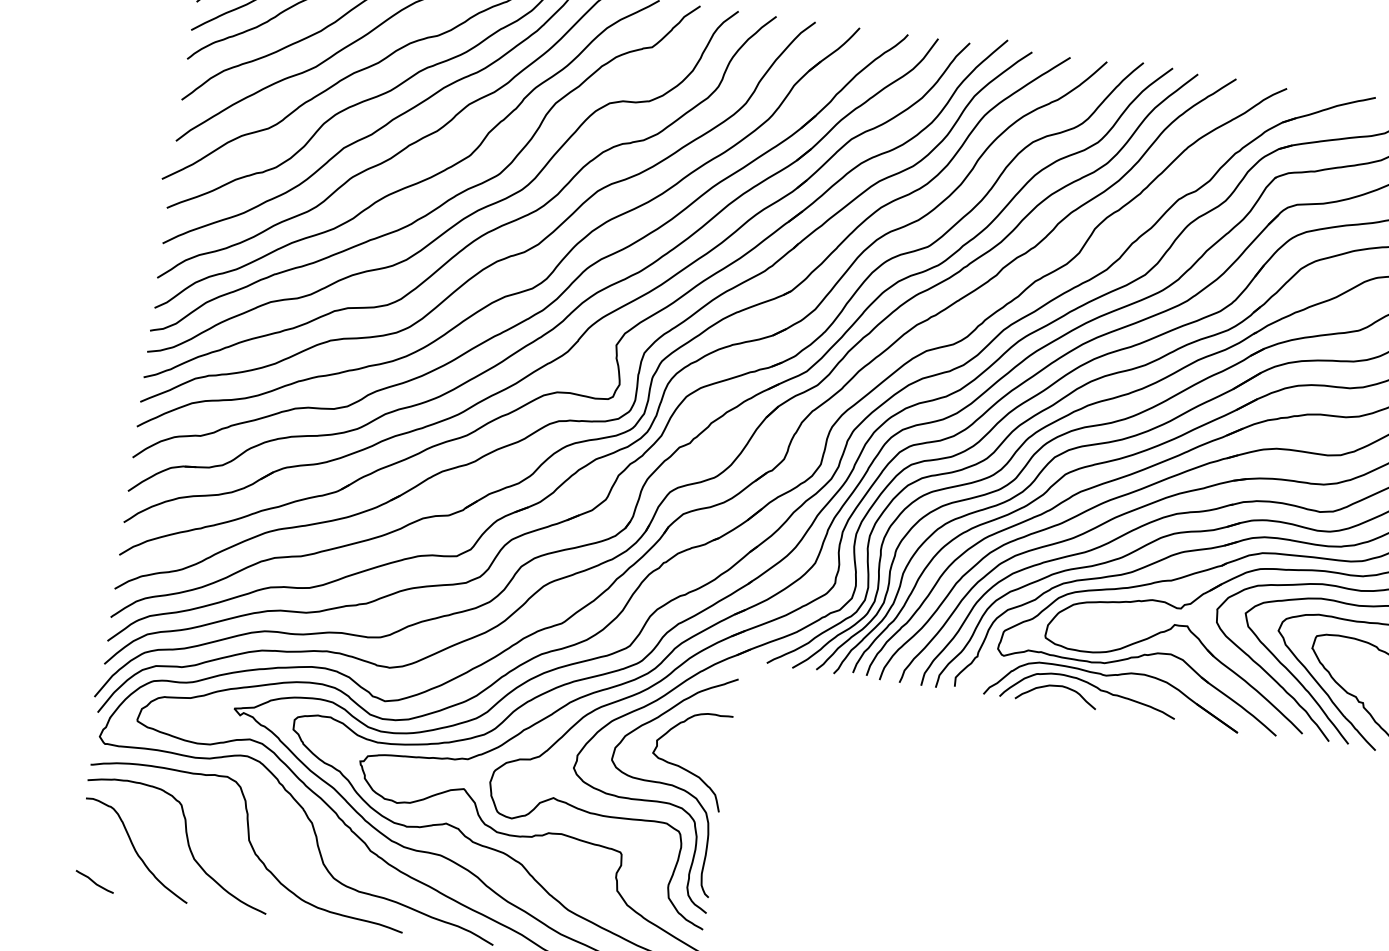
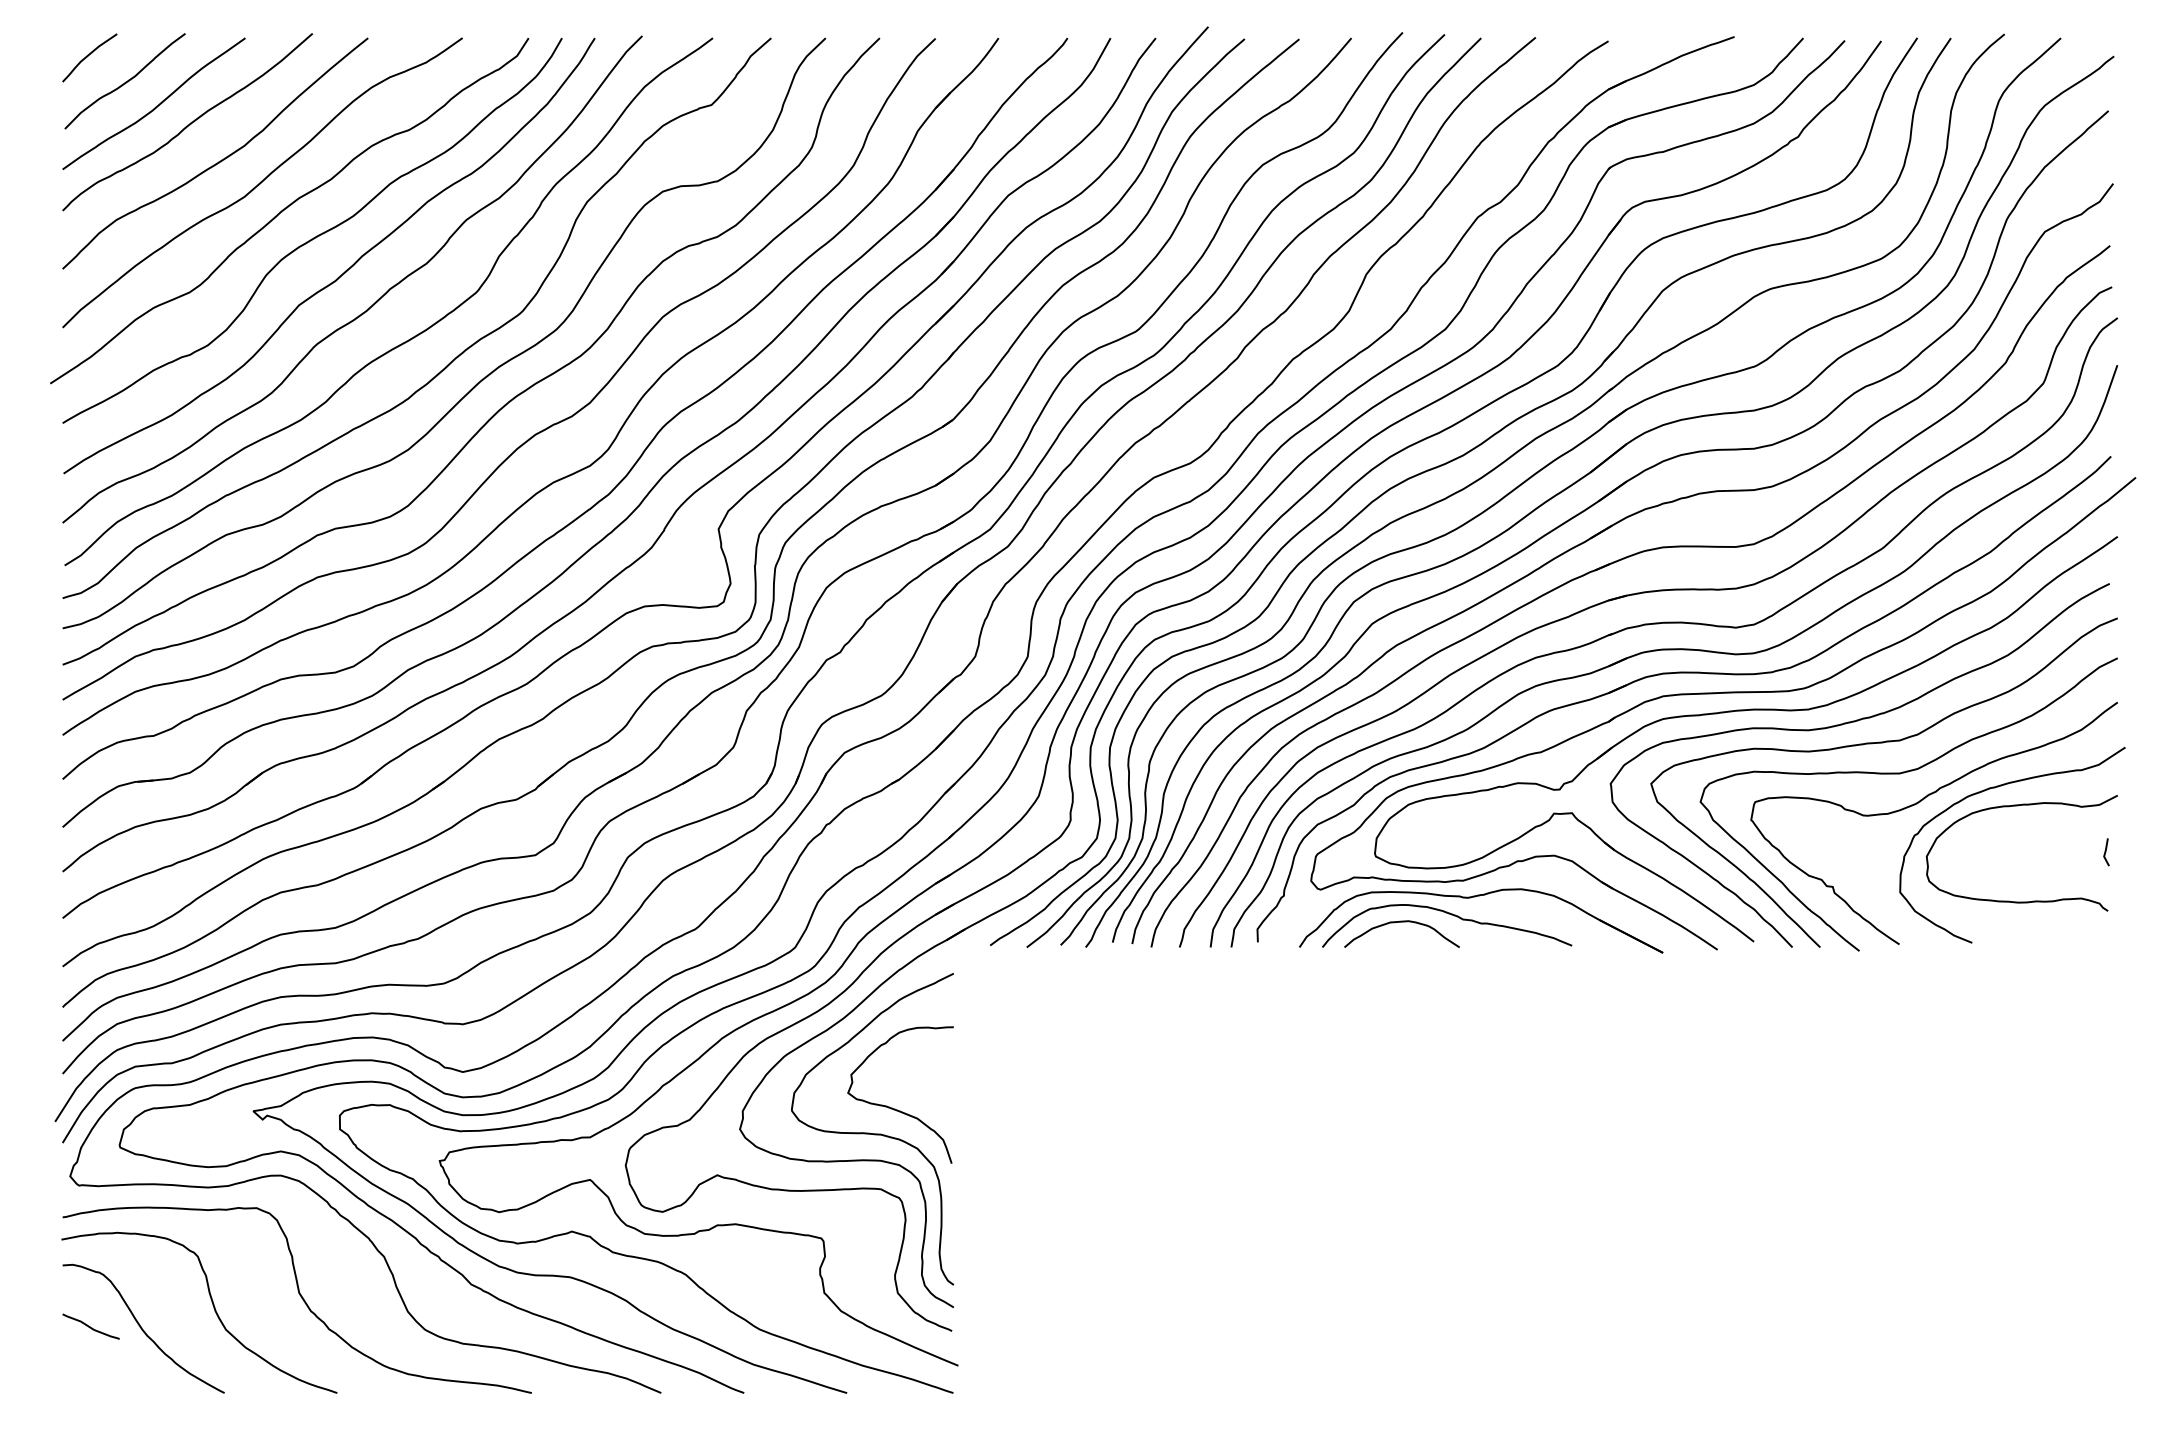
curve: (94, 881) -> (90, 1326), moved

